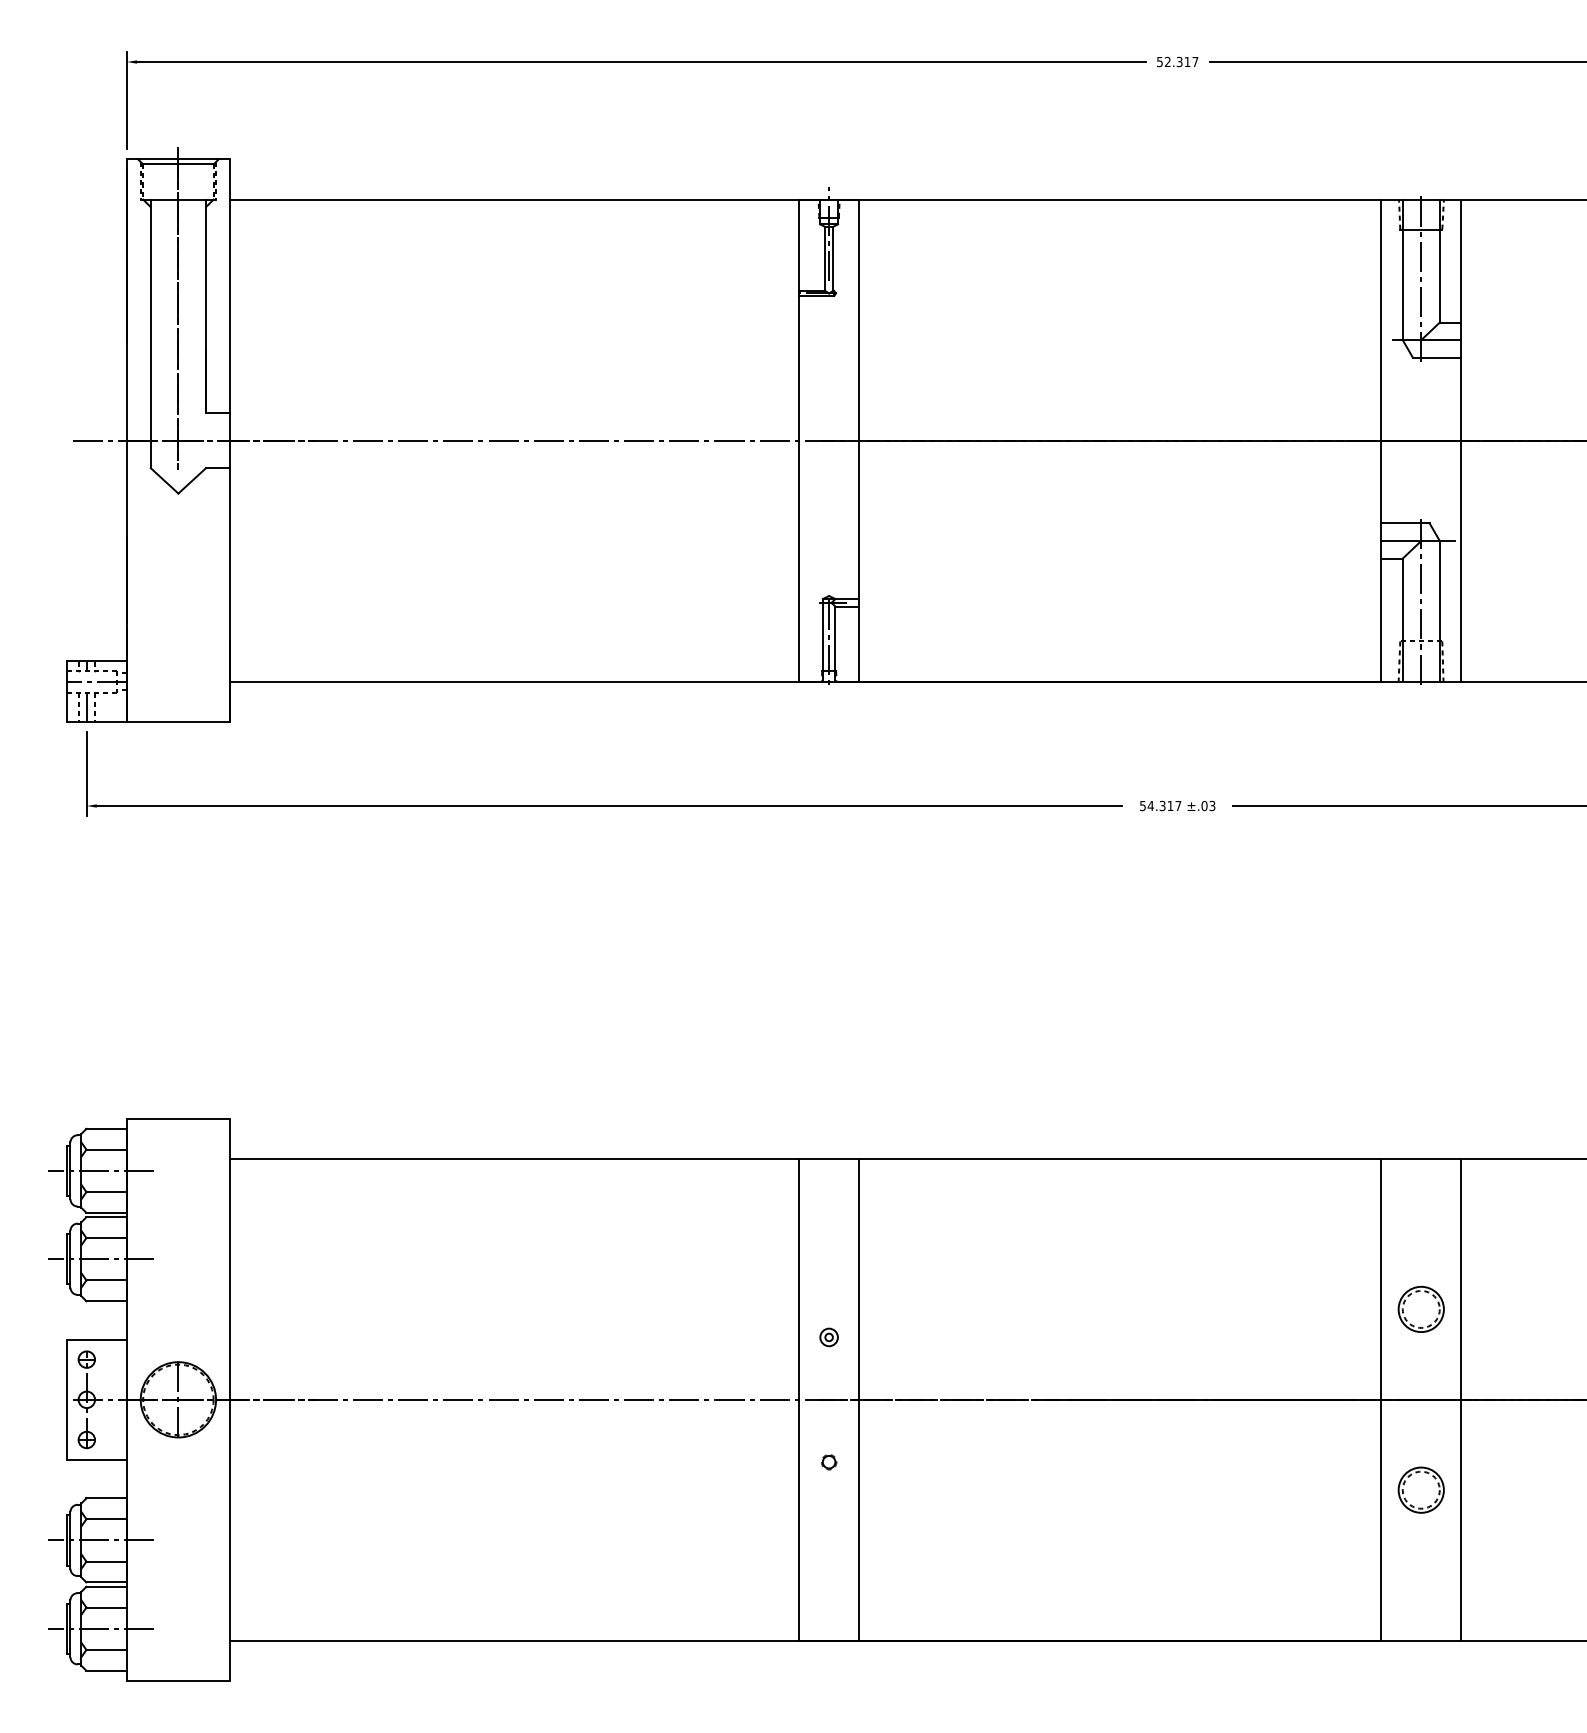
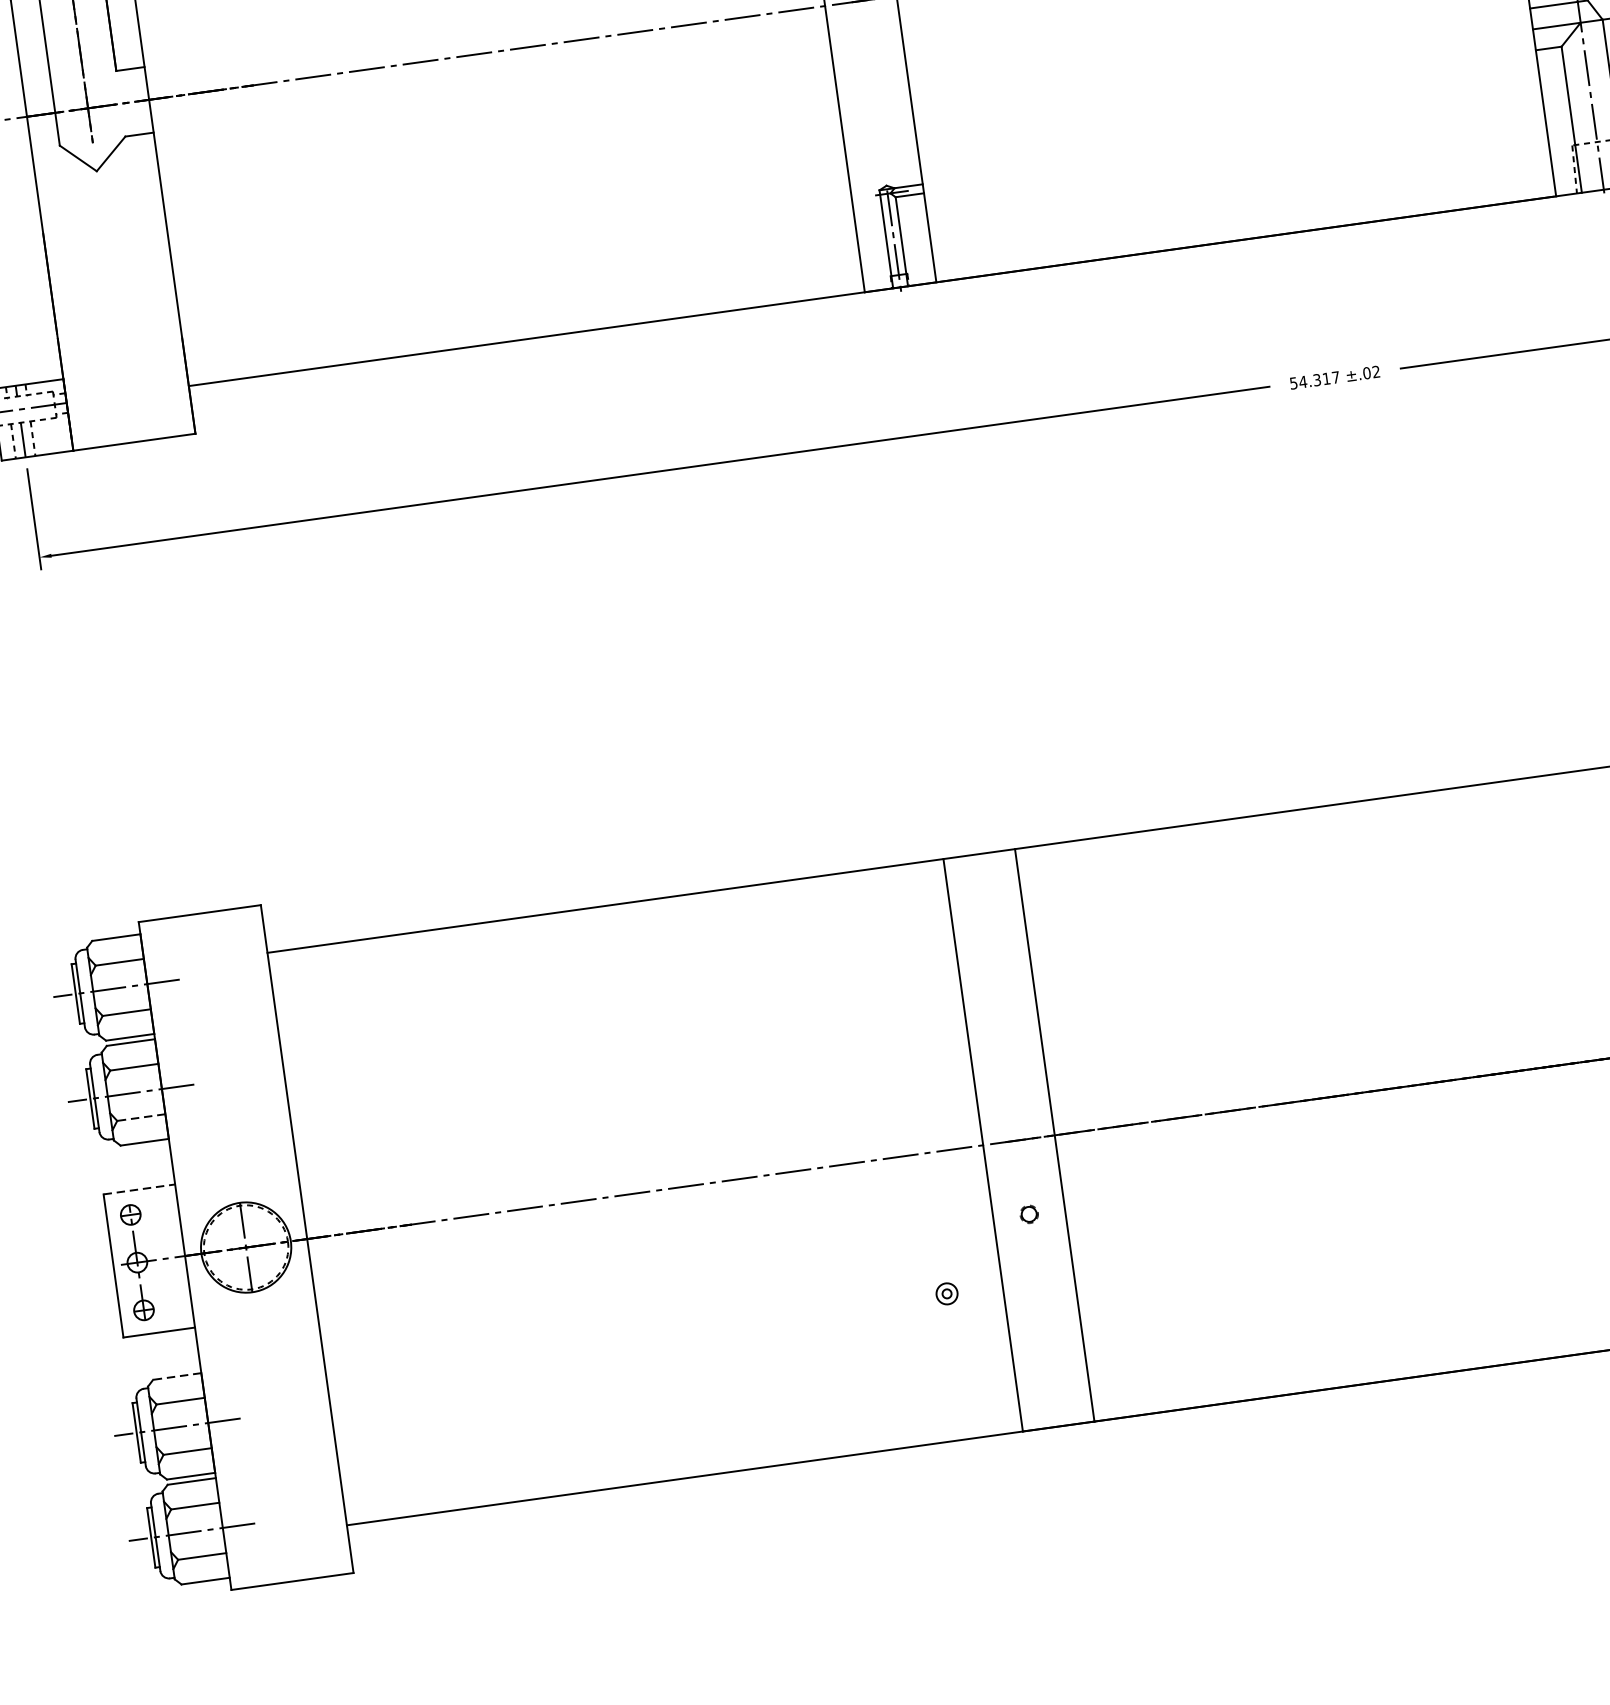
text: (1212, 806) -> (1376, 372), ±.03 -> ±.02
line: (106, 1280) -> (141, 1117), solid -> dashed
part: (828, 1337) -> (946, 1294), moved
line: (97, 1339) -> (140, 1189), solid -> dashed
line: (106, 1498) -> (177, 1376), solid -> dashed

